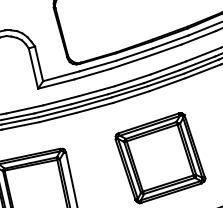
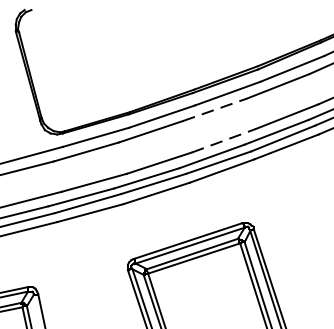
line: (163, 50) -> (214, 109), solid -> dashed
line: (168, 67) -> (223, 139), solid -> dashed

